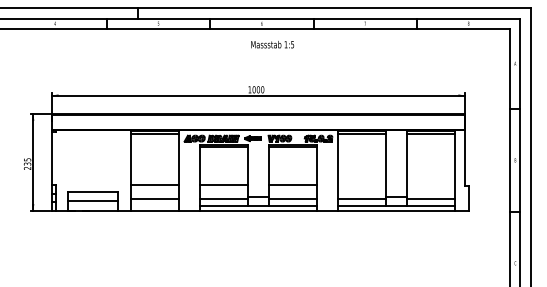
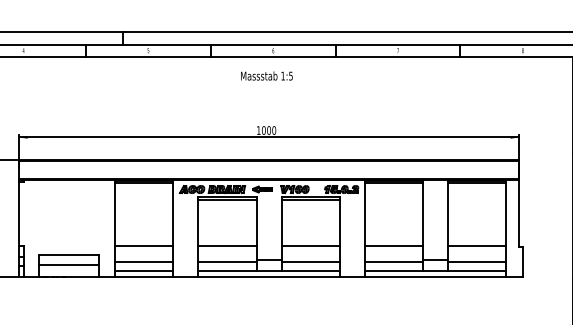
text: (272, 44) -> (266, 75), moved
line: (361, 185) -> (393, 246), added
line: (430, 185) -> (476, 246), added
line: (155, 206) -> (144, 271), added

